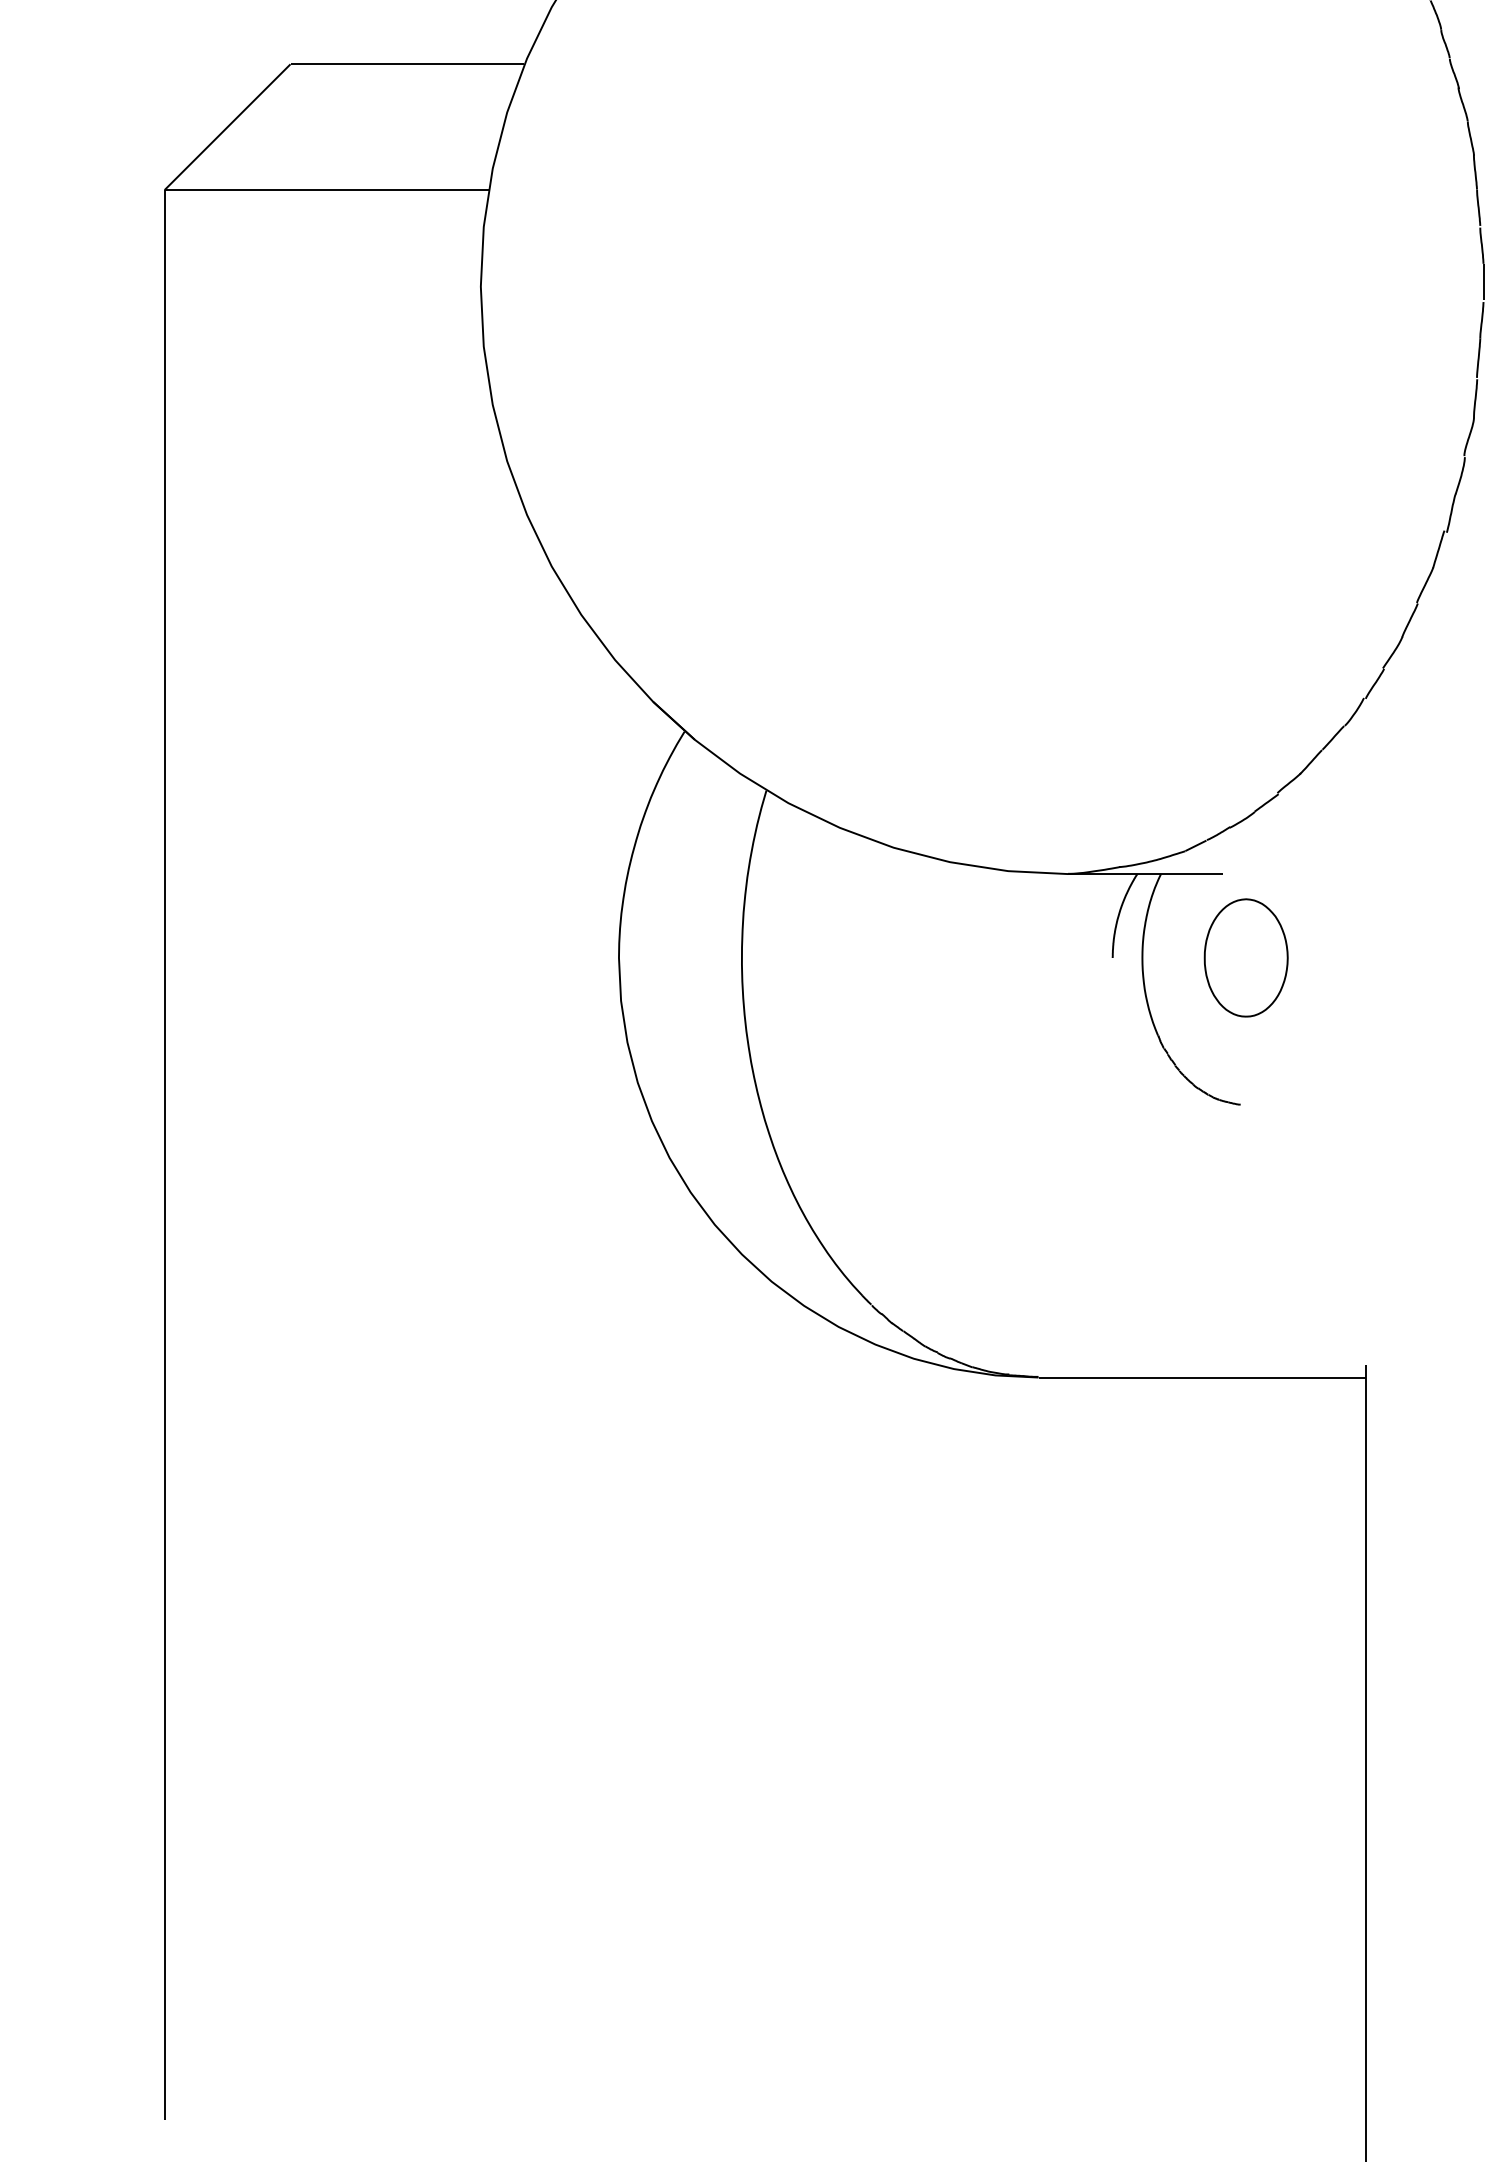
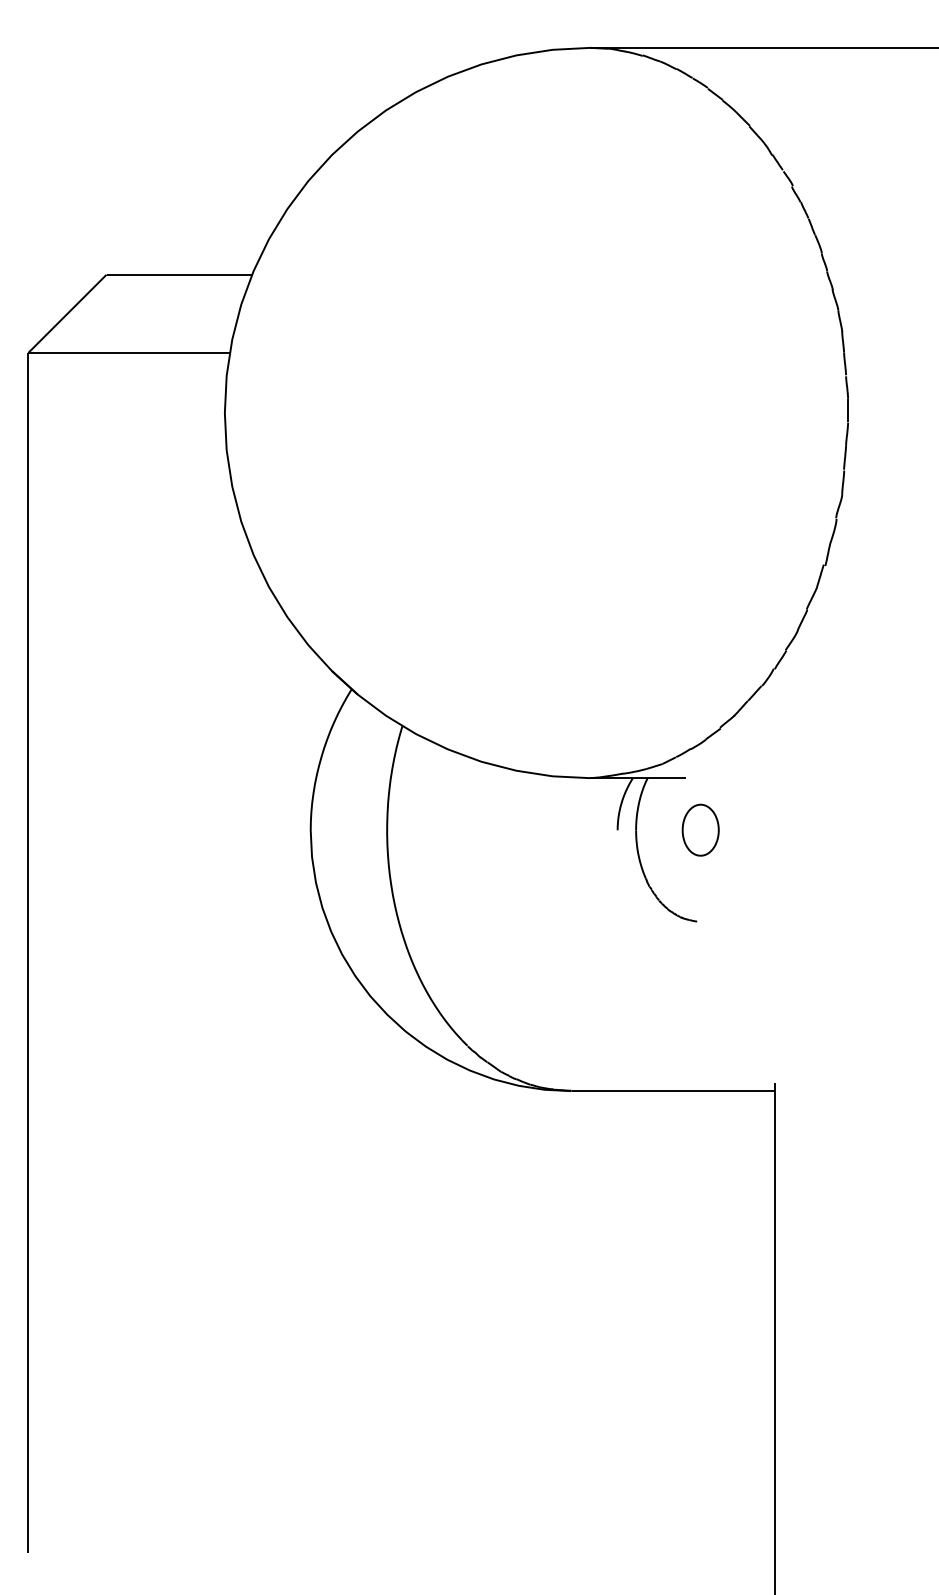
part: (1246, 956) -> (700, 829), size x0.7

